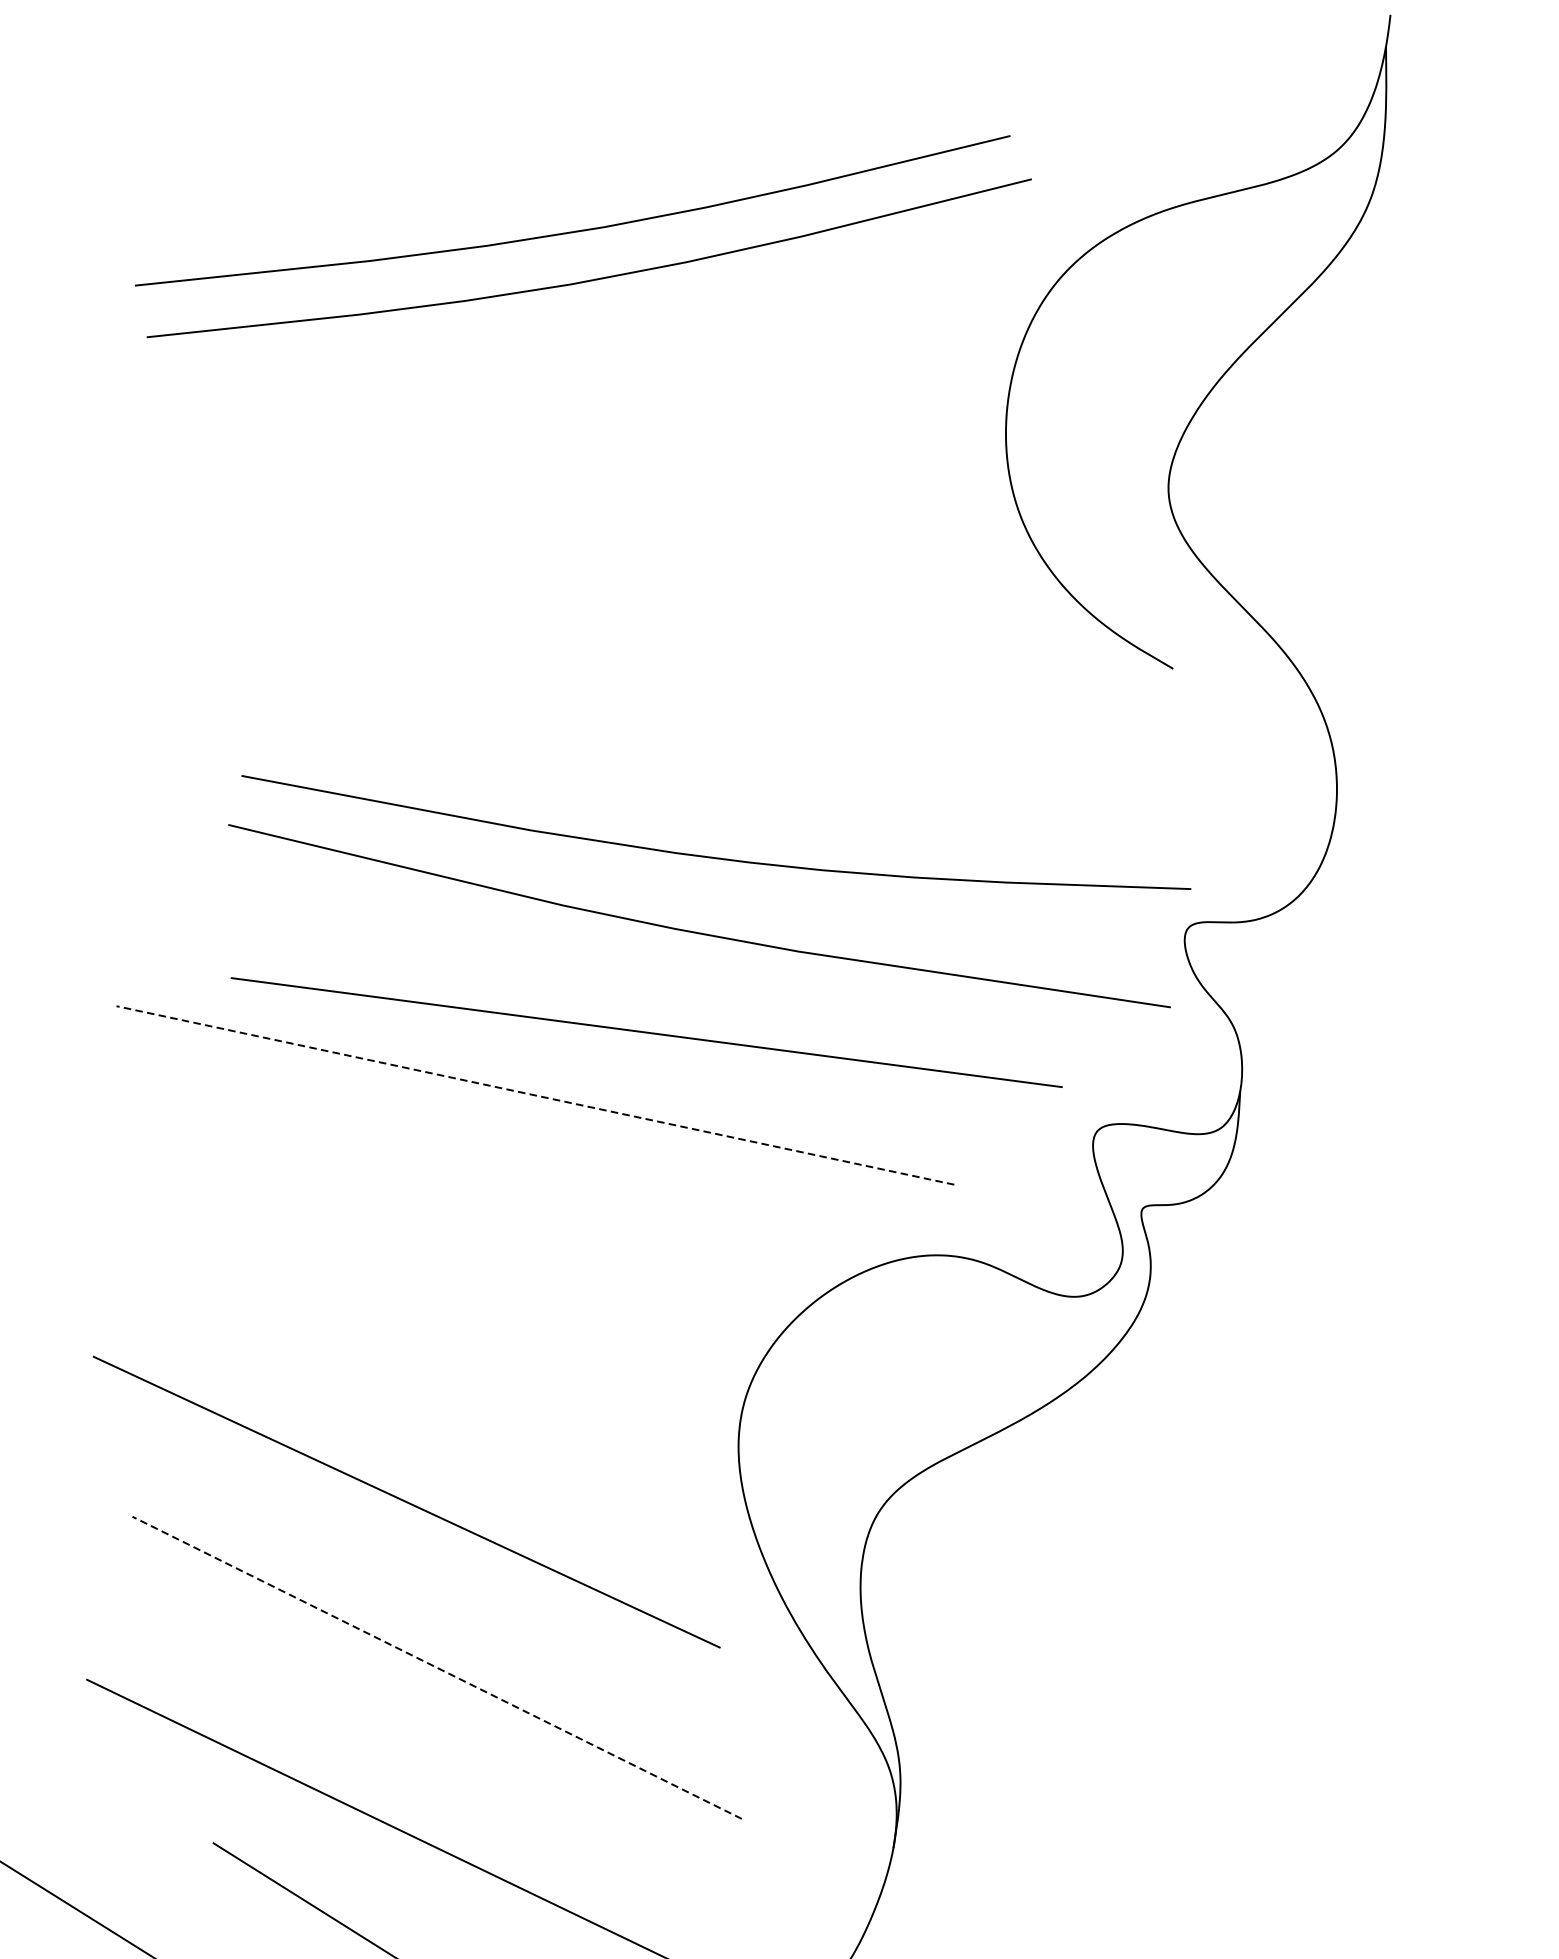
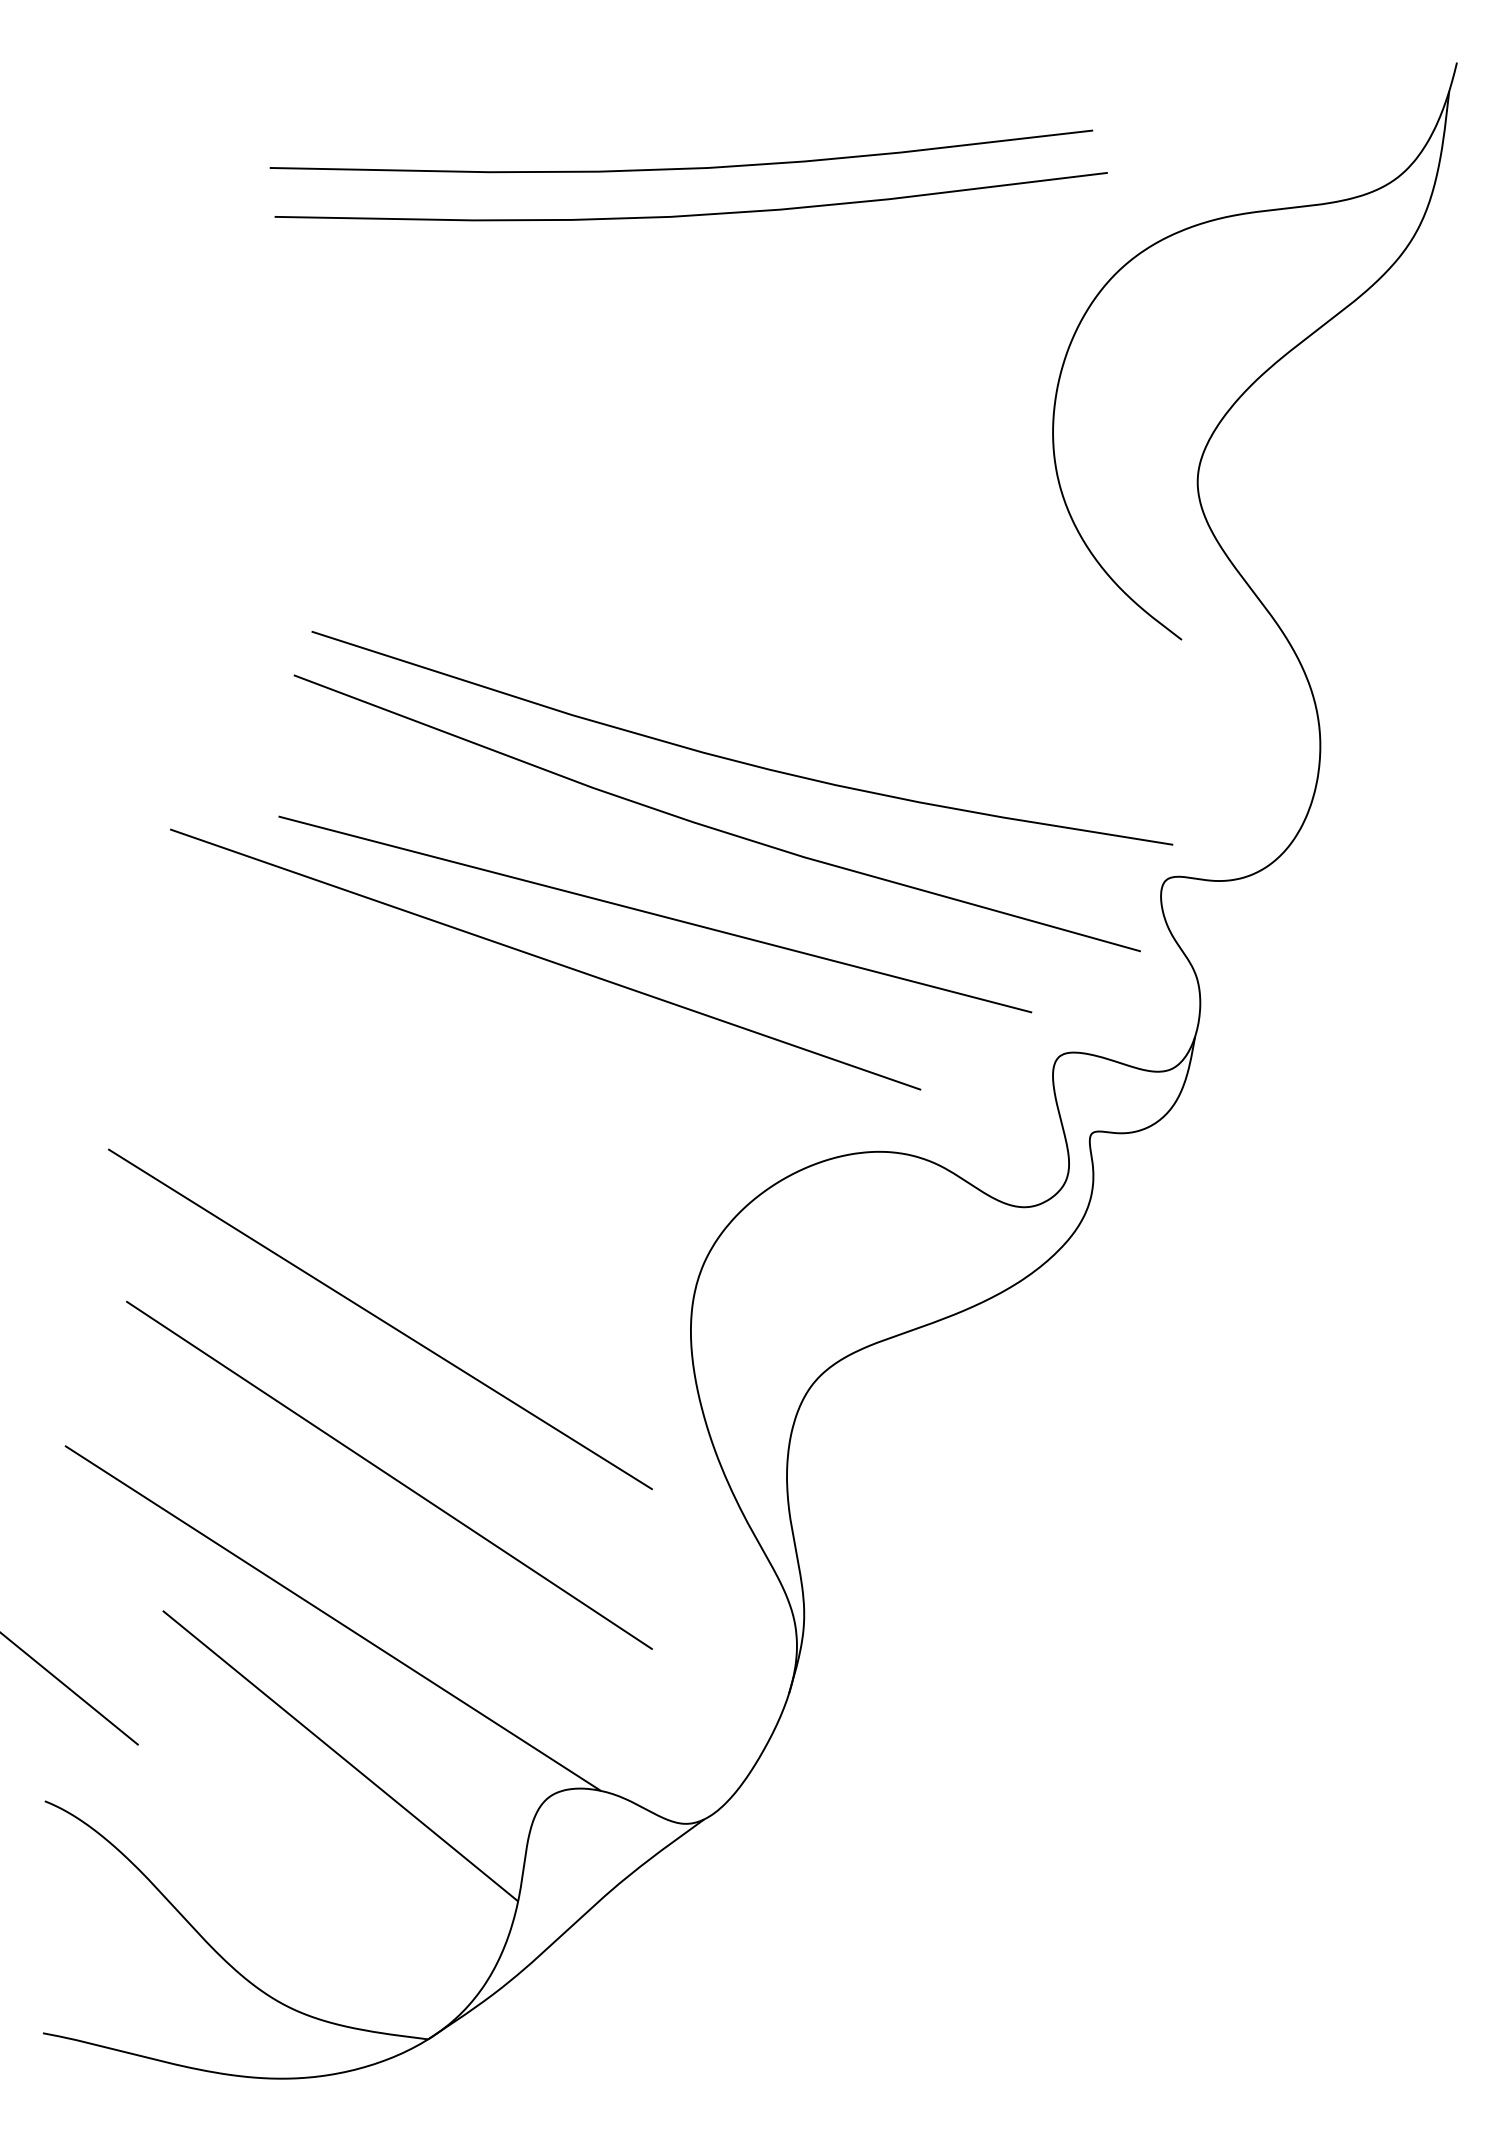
line: (535, 1095) -> (545, 959), dashed -> solid
line: (437, 1667) -> (389, 1475), dashed -> solid

